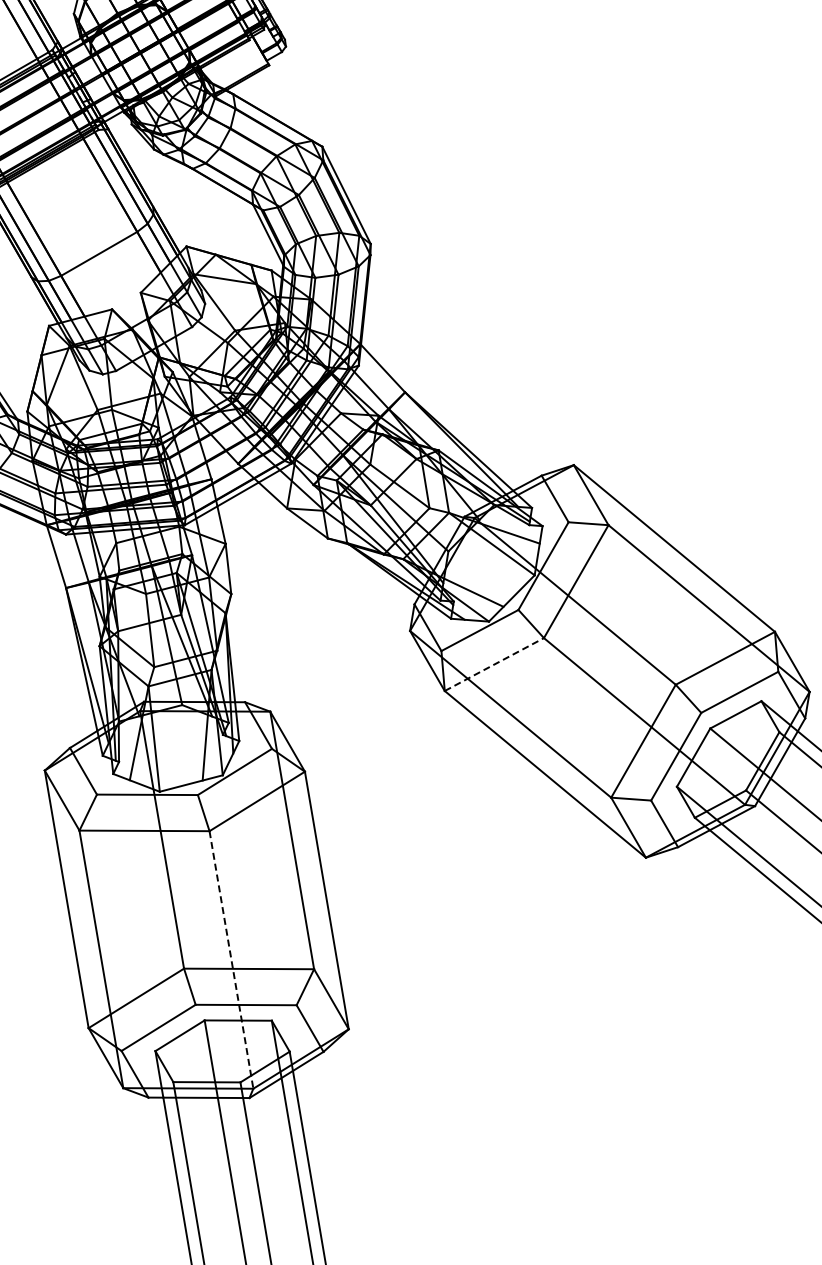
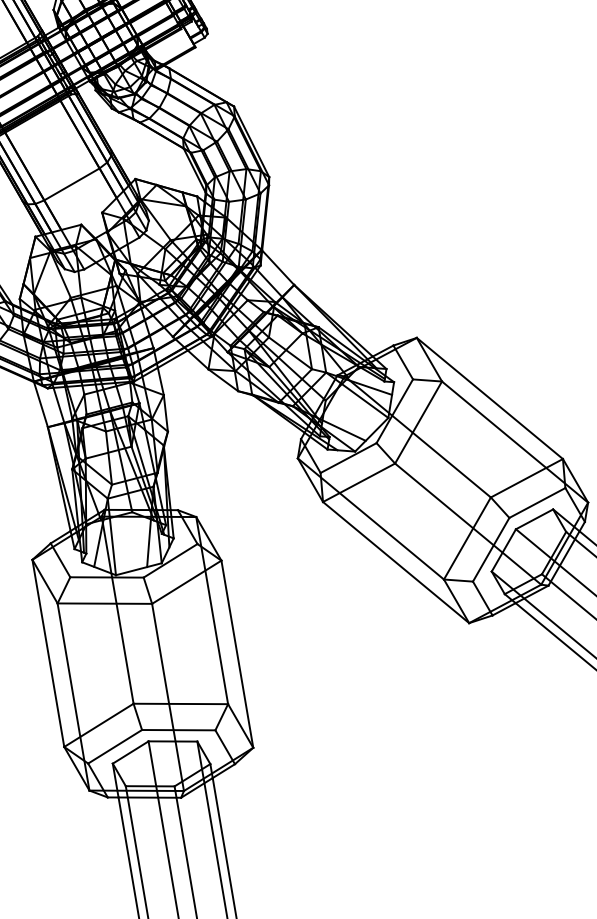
line: (494, 664) -> (359, 482), dashed -> solid
line: (231, 959) -> (168, 697), dashed -> solid

